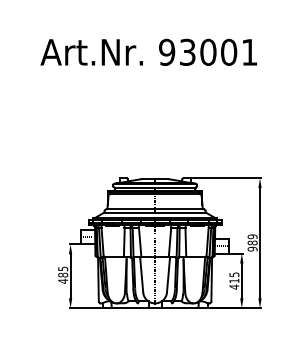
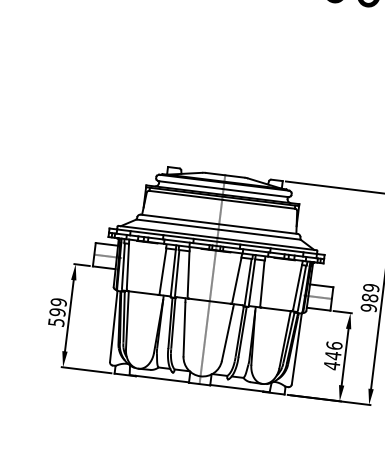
text: (63, 274) -> (58, 311), 485 -> 599
text: (234, 277) -> (334, 350), 415 -> 446

